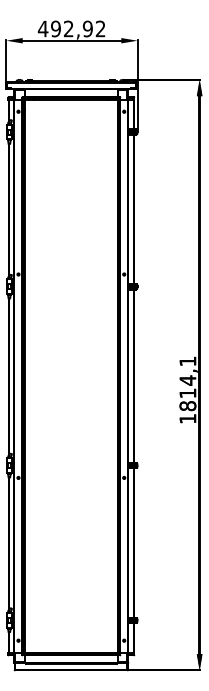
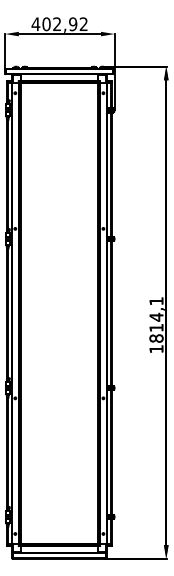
text: (55, 29) -> (46, 24), 492,92 -> 402,92

